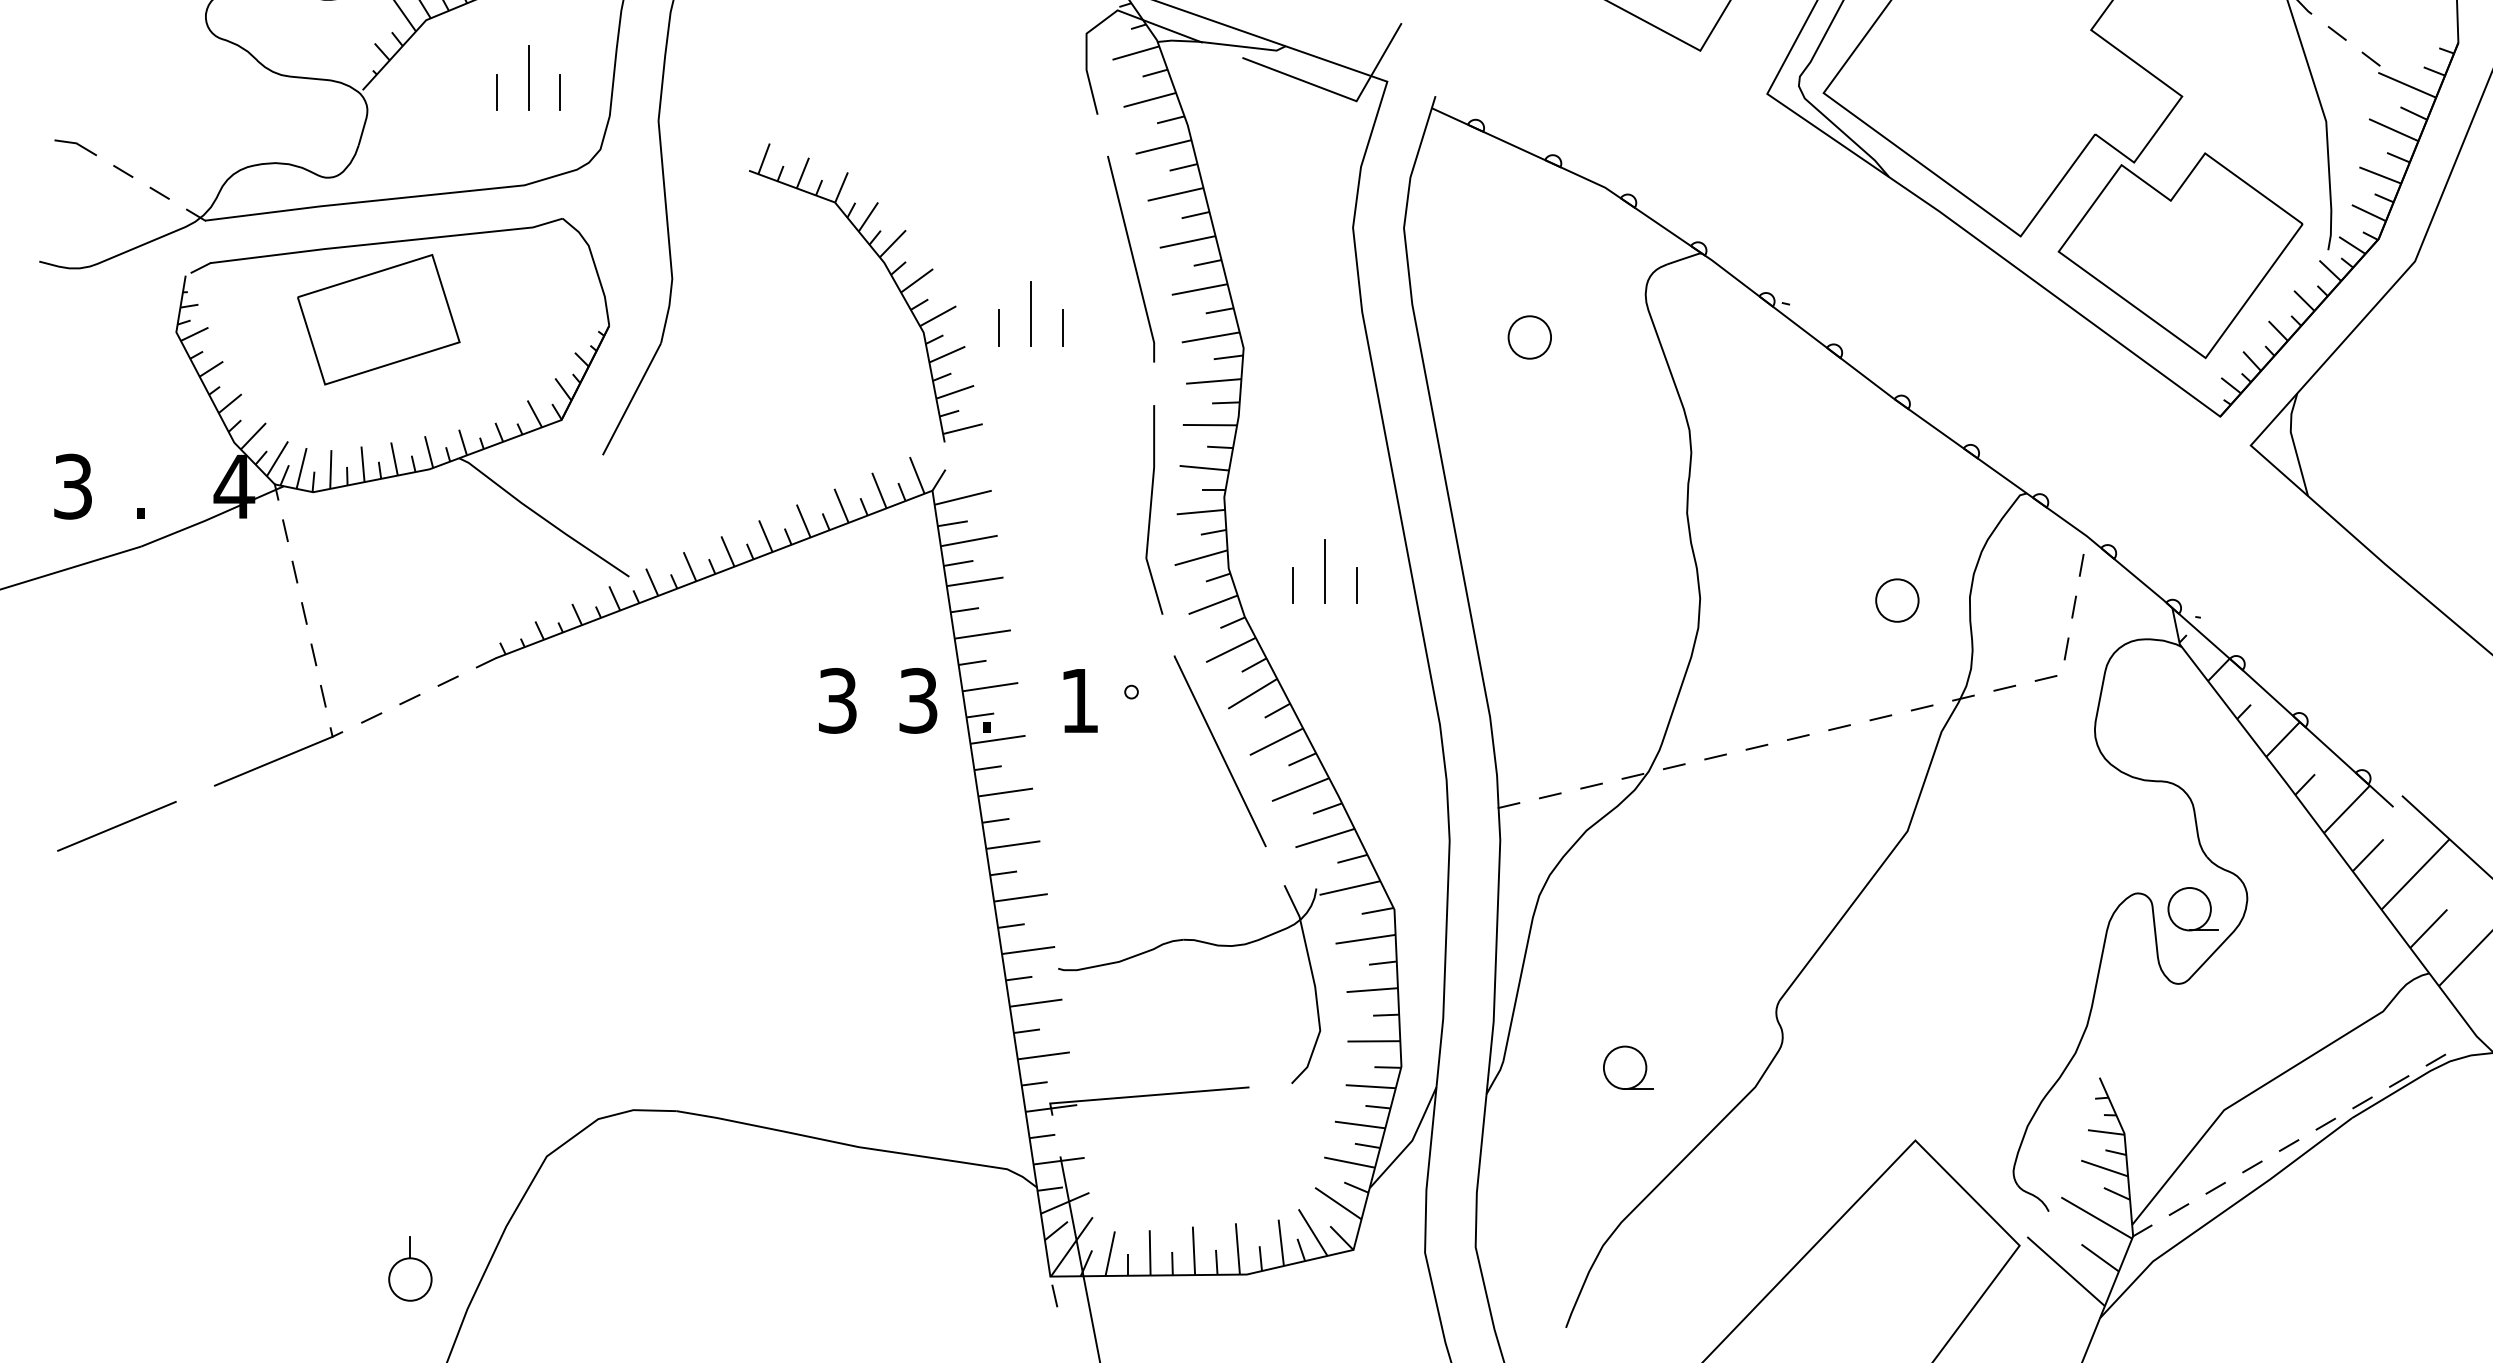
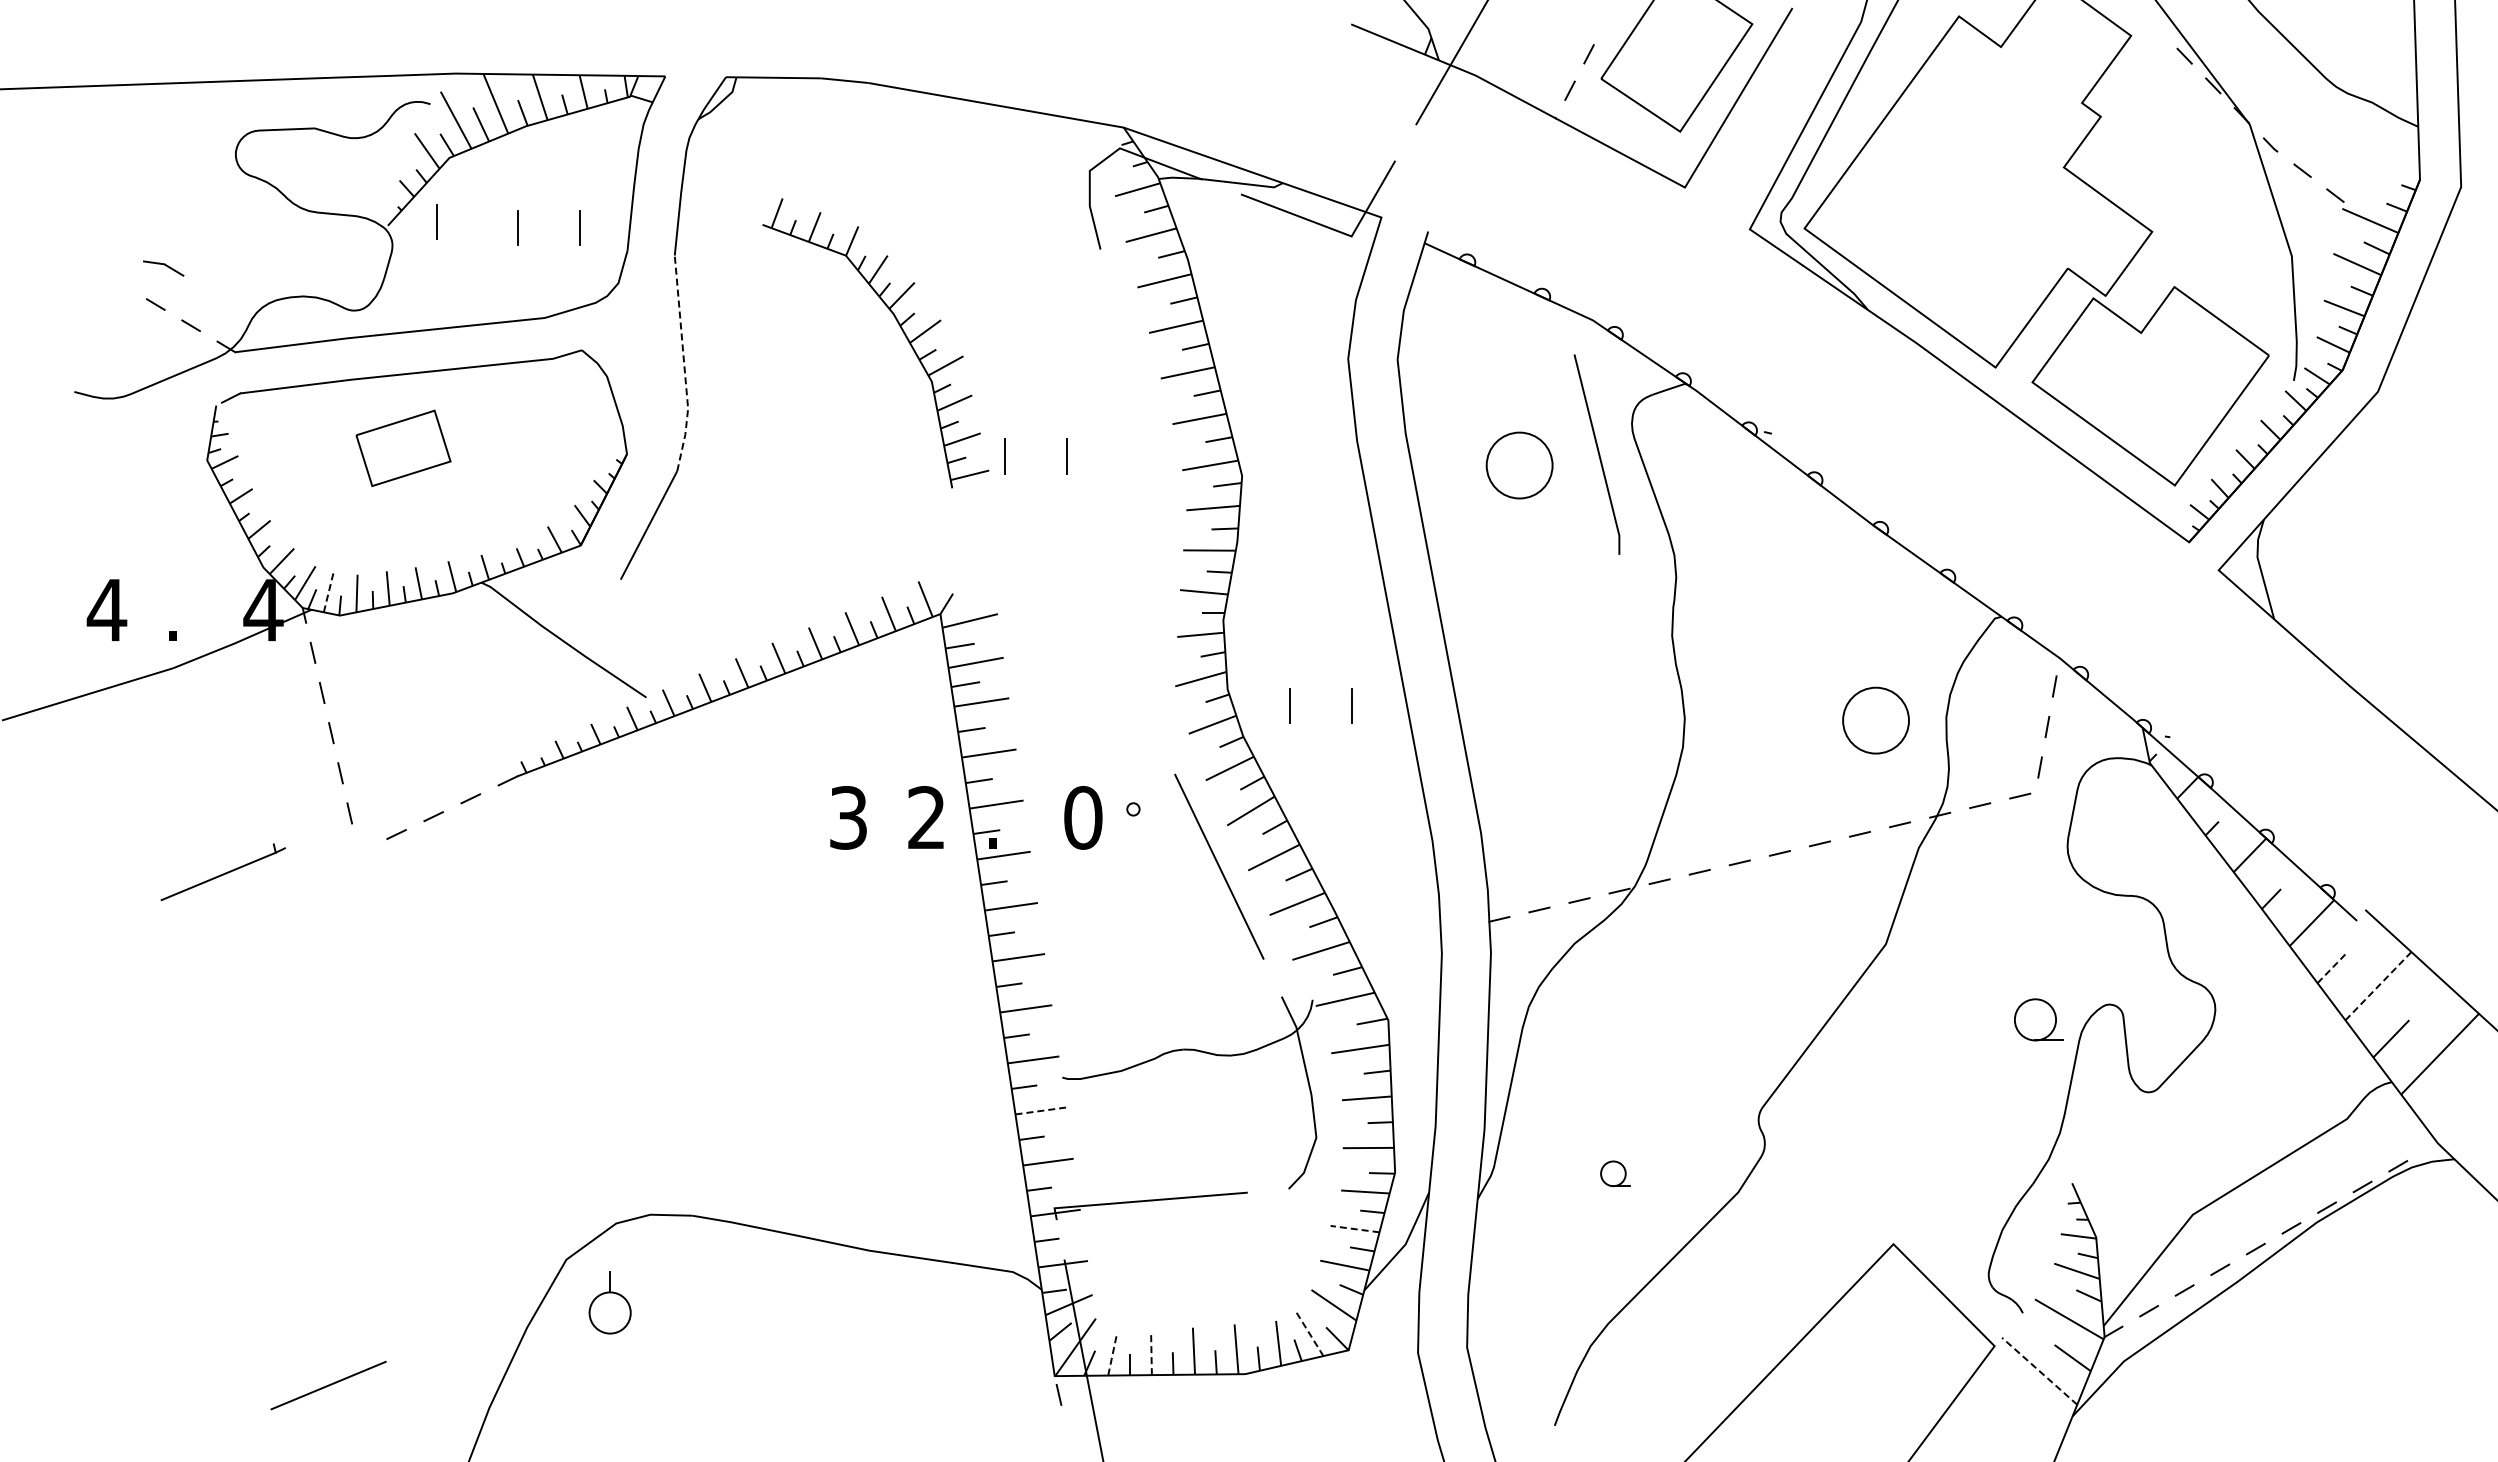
line: (528, 78) -> (548, 214), removed
line: (412, 85) -> (436, 221), added
part: (75, 147) -> (163, 268), moved
line: (668, 233) -> (684, 364), solid -> dashed
line: (1132, 259) -> (1598, 454), moved
part: (892, 279) -> (901, 330), moved
line: (1030, 313) -> (1035, 442), removed
part: (378, 319) -> (403, 448), size x0.6
circle: (1529, 337) -> (1519, 465), size x1.6
line: (301, 468) -> (328, 592), solid -> dashed
text: (72, 486) -> (106, 610), 3 -> 4
line: (1151, 509) -> (1152, 632), removed
line: (1325, 571) -> (1321, 692), removed
circle: (1896, 600) -> (1875, 720), size x1.6
text: (918, 700) -> (926, 817), 3 -> 2
text: (1080, 700) -> (1083, 817), 1 -> 0
part: (277, 757) -> (222, 872), moved
line: (116, 826) -> (328, 1385), moved
line: (2368, 855) -> (2332, 967), solid -> dashed
line: (2415, 874) -> (2378, 986), solid -> dashed
part: (2192, 908) -> (2038, 1019), moved
line: (1035, 1002) -> (1040, 1110), solid -> dashed
part: (1628, 1067) -> (1615, 1173), size x0.6
line: (1360, 1125) -> (1355, 1229), solid -> dashed
line: (1313, 1232) -> (1309, 1333), solid -> dashed
line: (1109, 1253) -> (1112, 1353), solid -> dashed
line: (1150, 1253) -> (1151, 1353), solid -> dashed
part: (409, 1268) -> (609, 1302), moved
line: (2065, 1270) -> (2039, 1370), solid -> dashed

